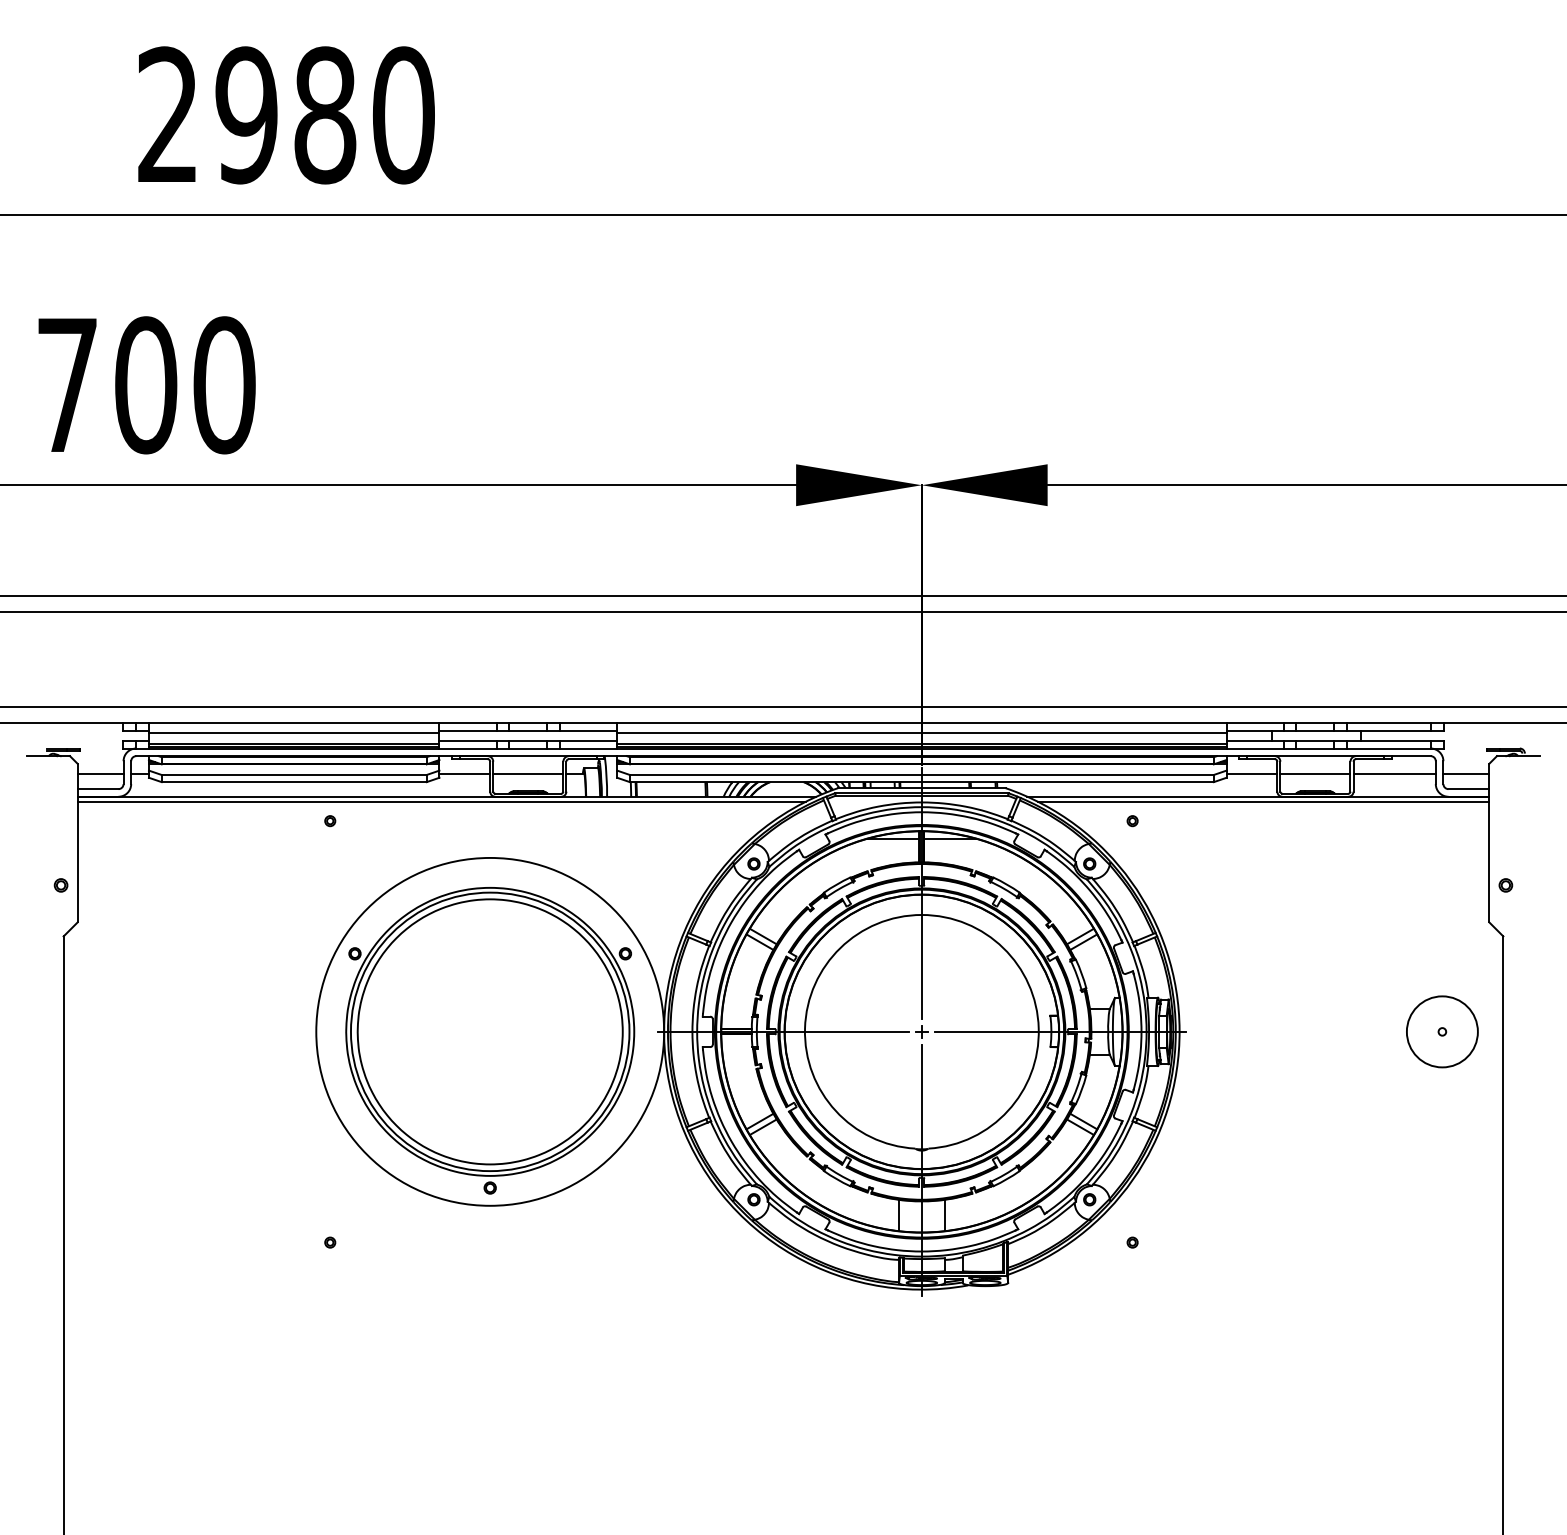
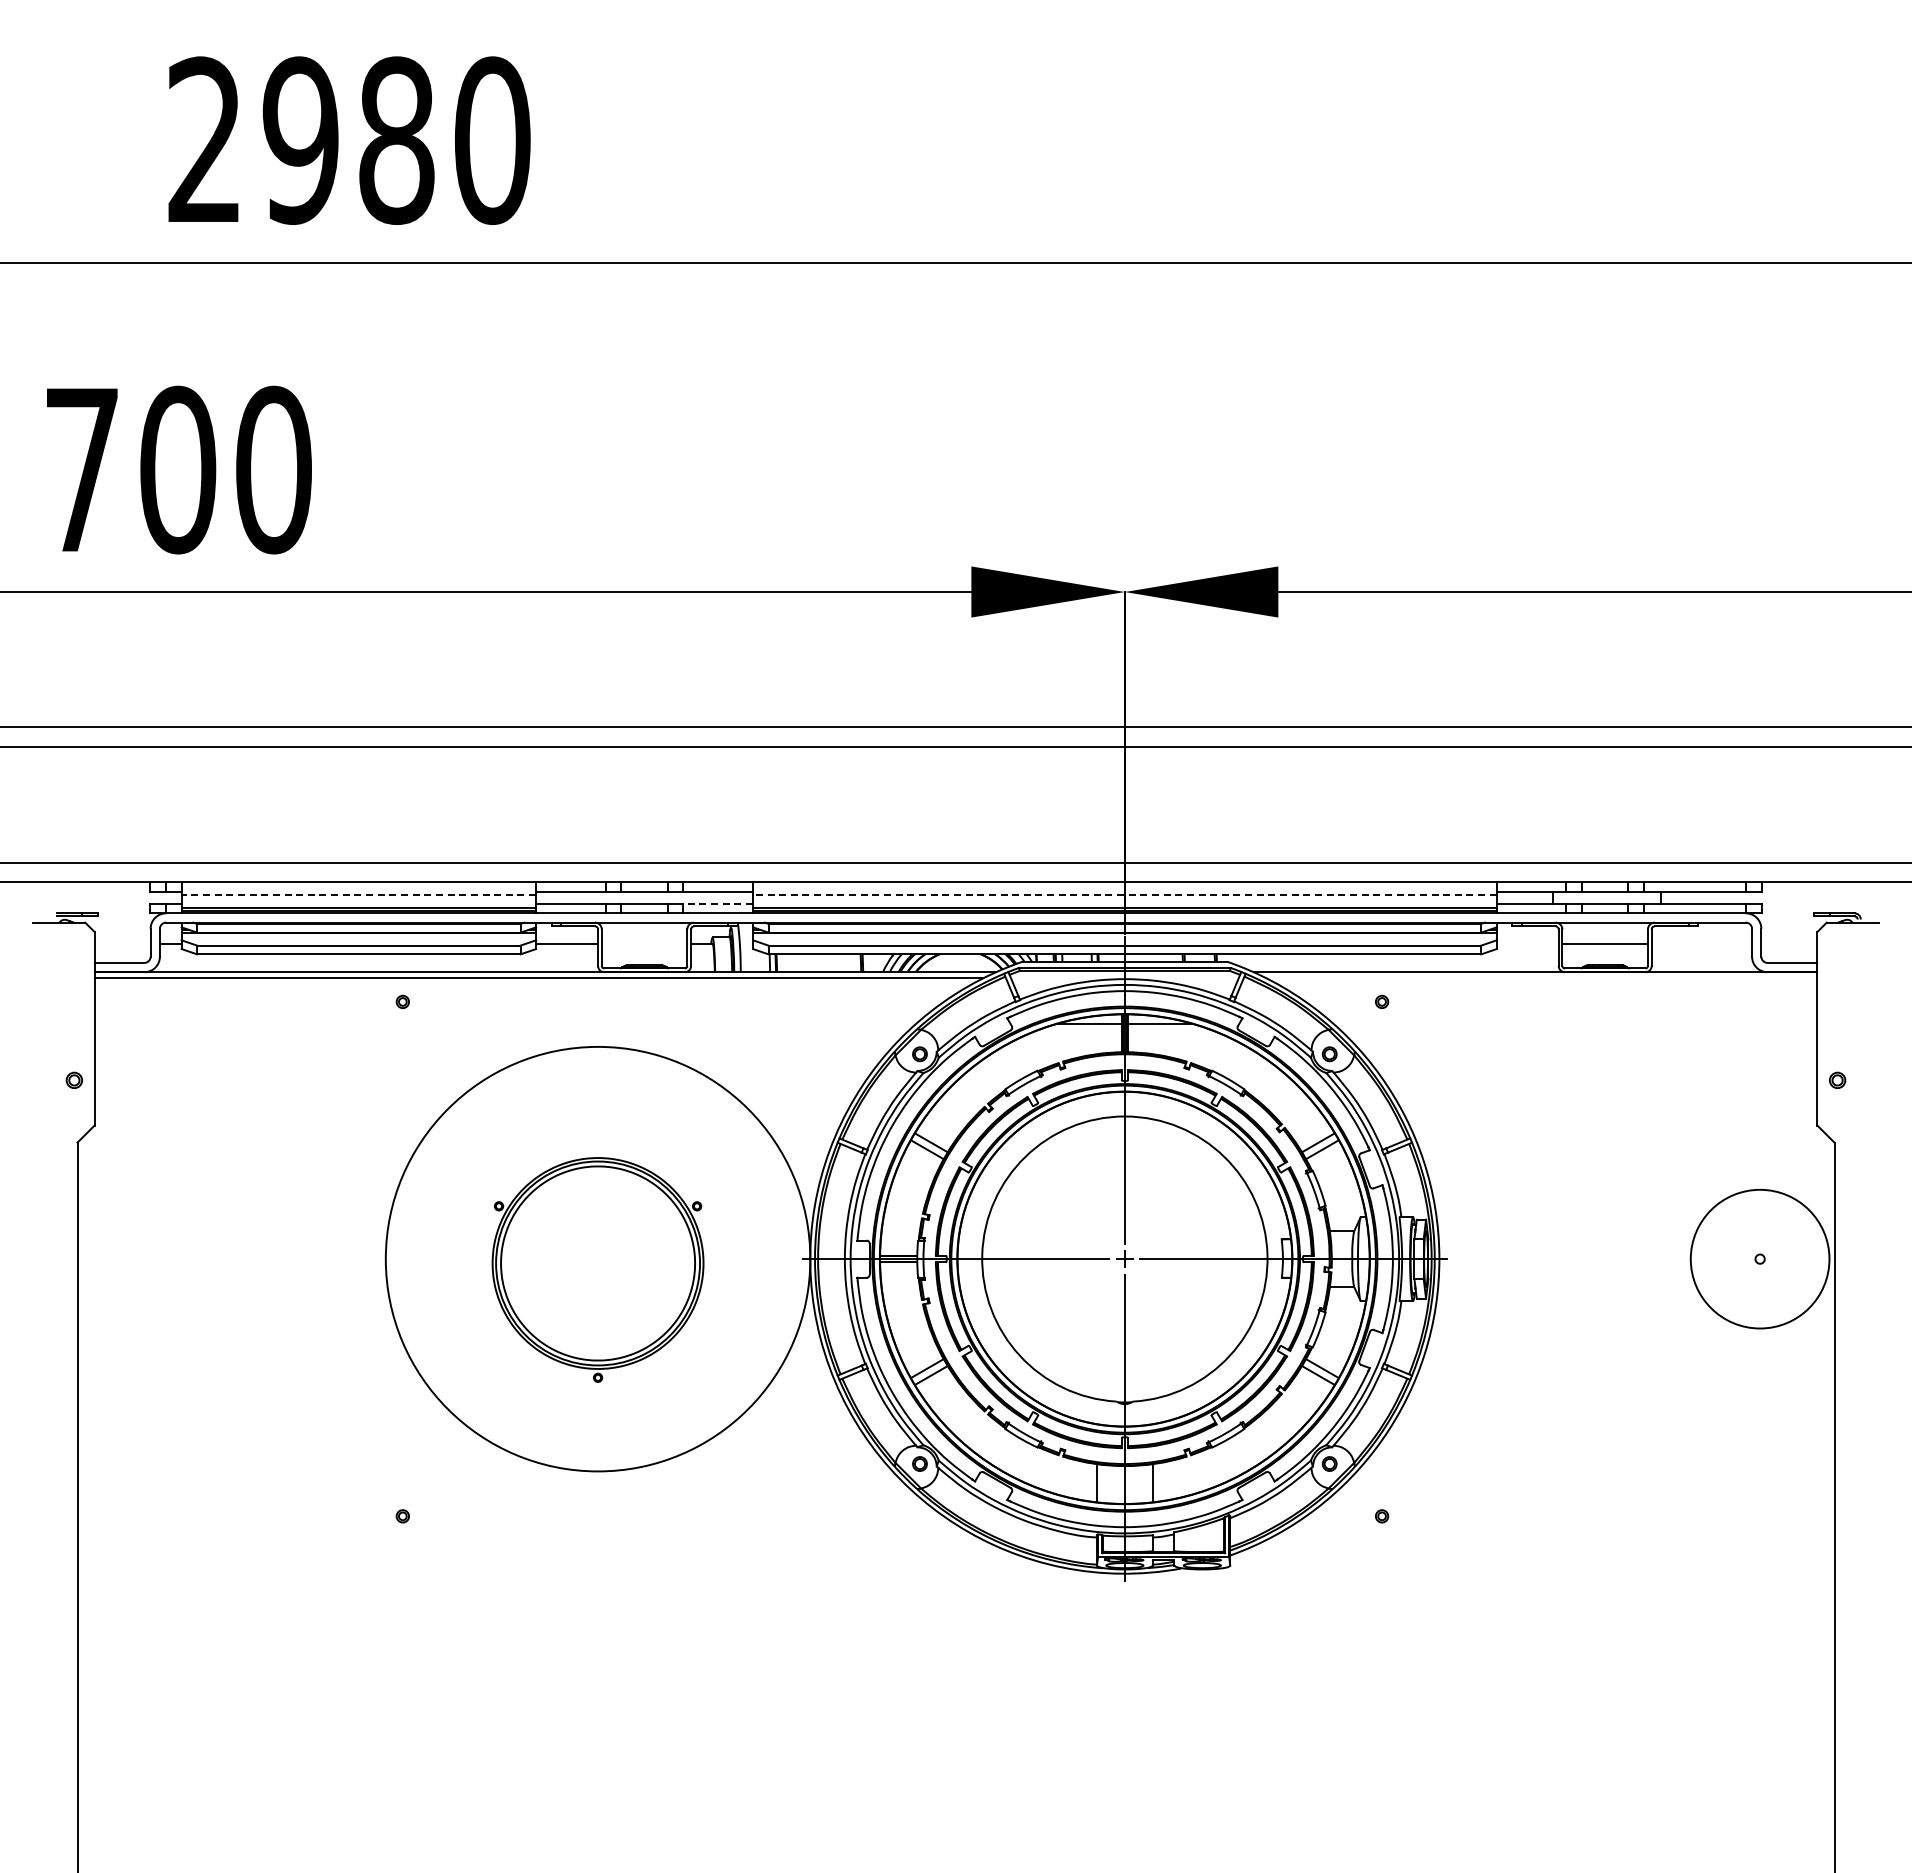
line: (293, 733) -> (358, 894), solid -> dashed
line: (921, 733) -> (1124, 894), solid -> dashed
line: (588, 741) -> (718, 904), solid -> dashed
line: (100, 774) -> (122, 944), removed
line: (528, 774) -> (644, 944), removed
line: (1251, 774) -> (1527, 944), removed
line: (1394, 774) -> (1701, 944), removed
line: (1466, 774) -> (1789, 944), removed
line: (1263, 801) -> (1541, 978), removed
circle: (1441, 1031) -> (1759, 1258), size x1.6
part: (489, 1040) -> (597, 1269), size x0.6

